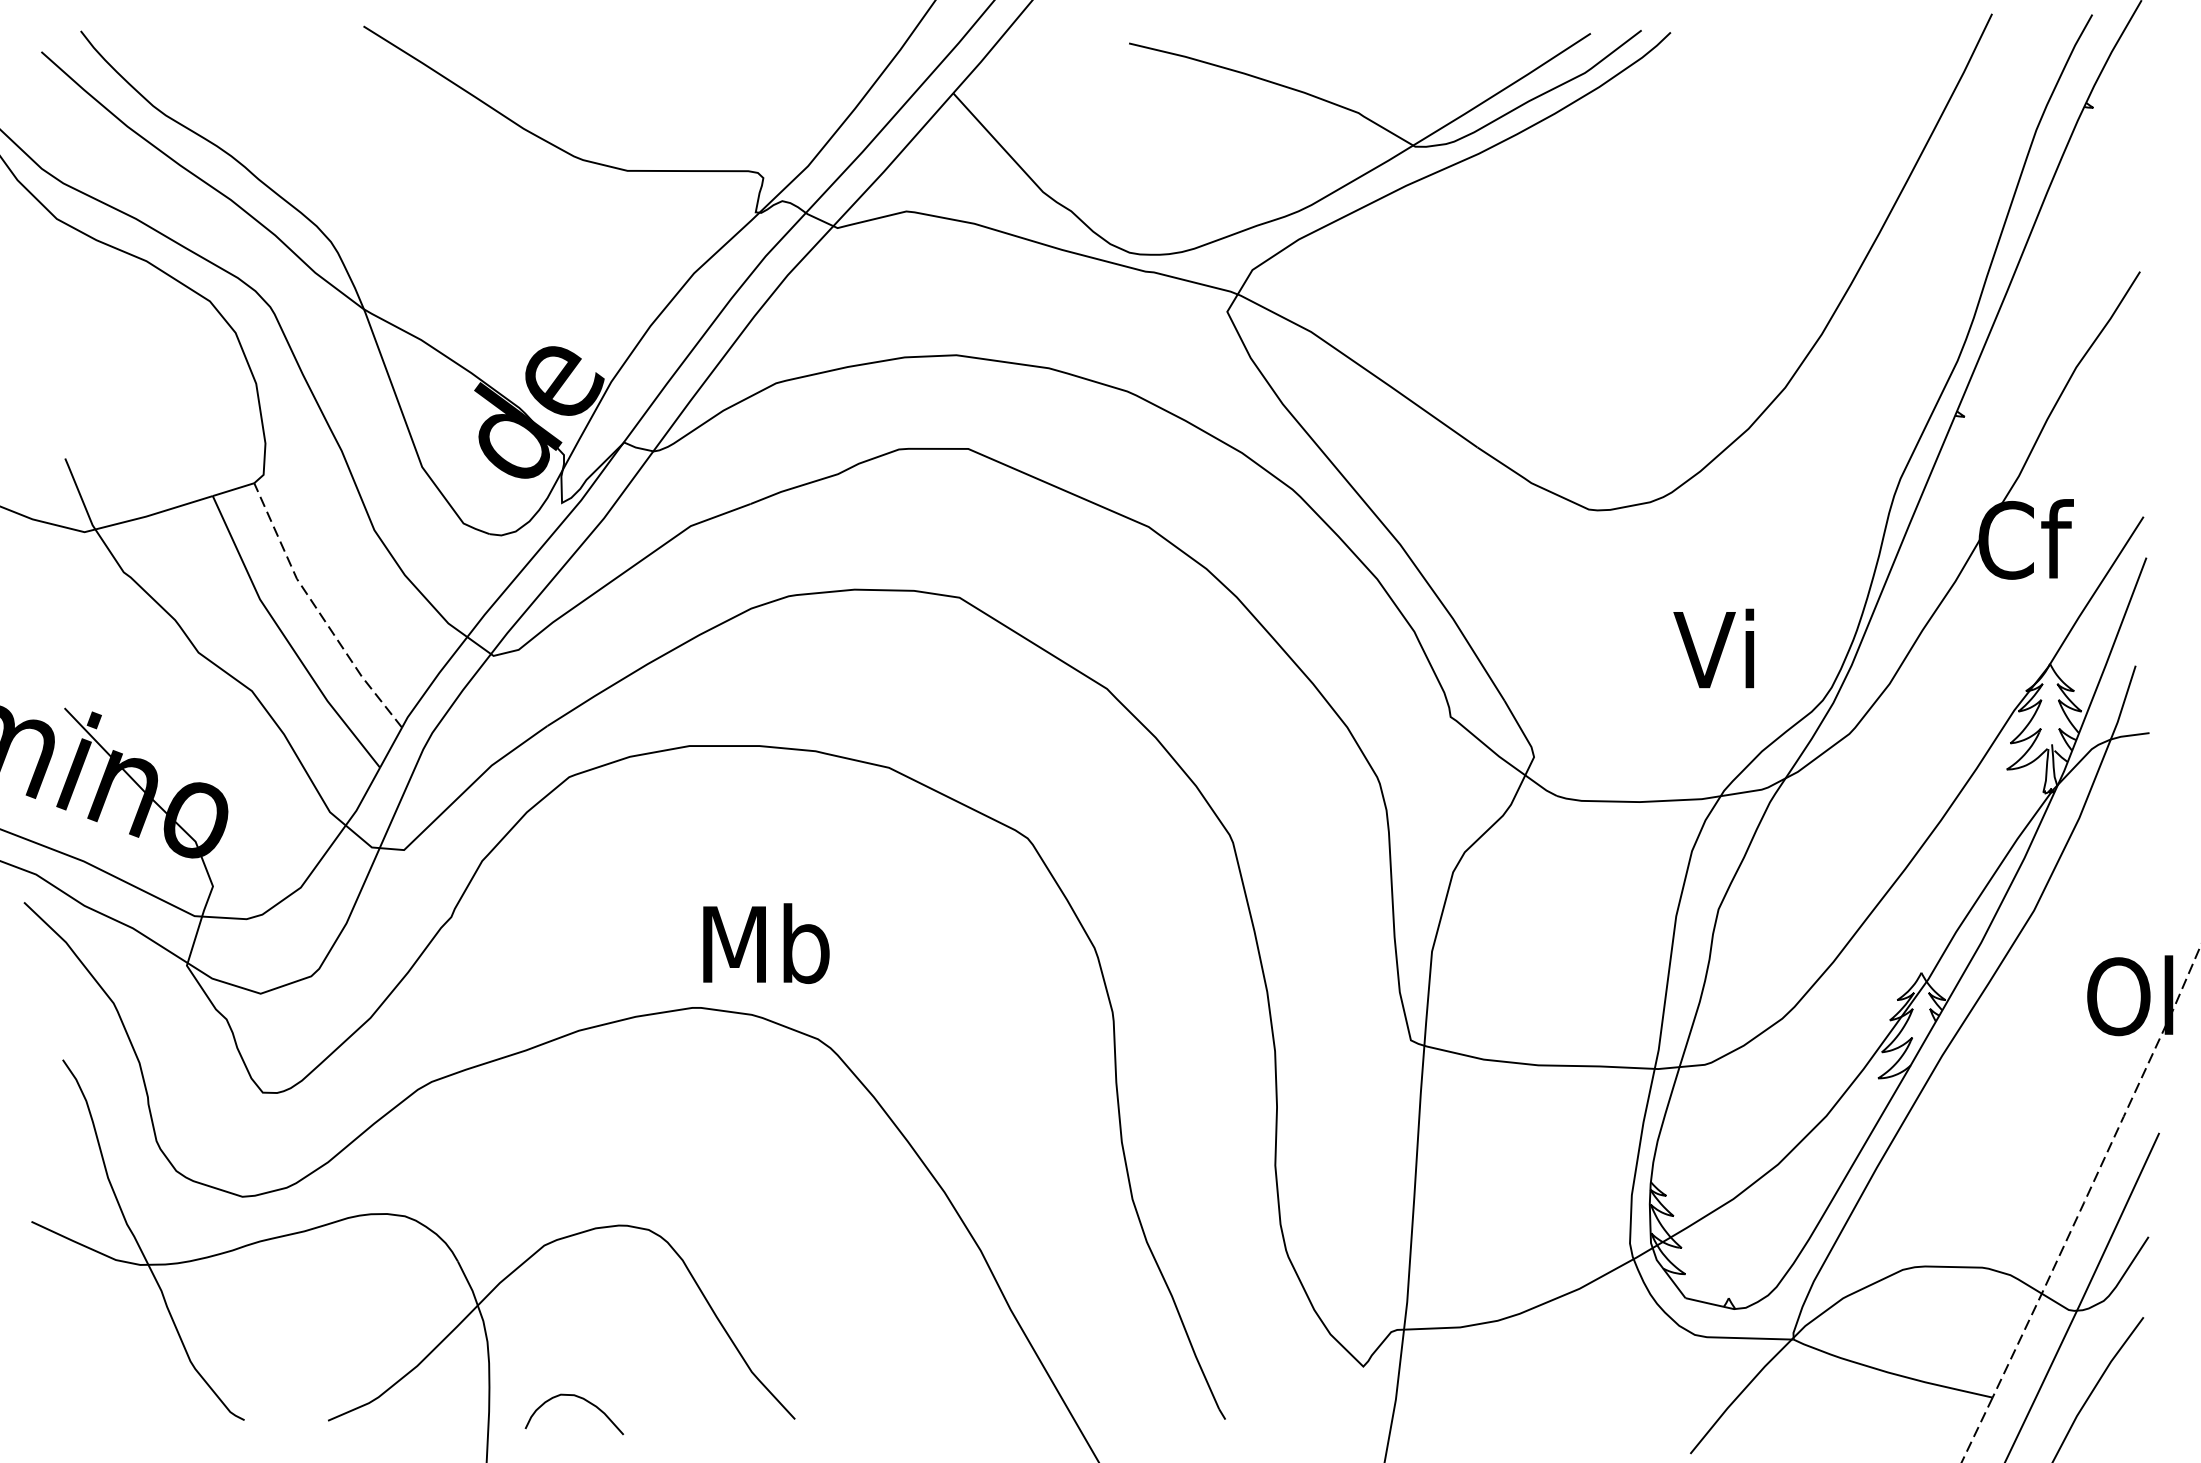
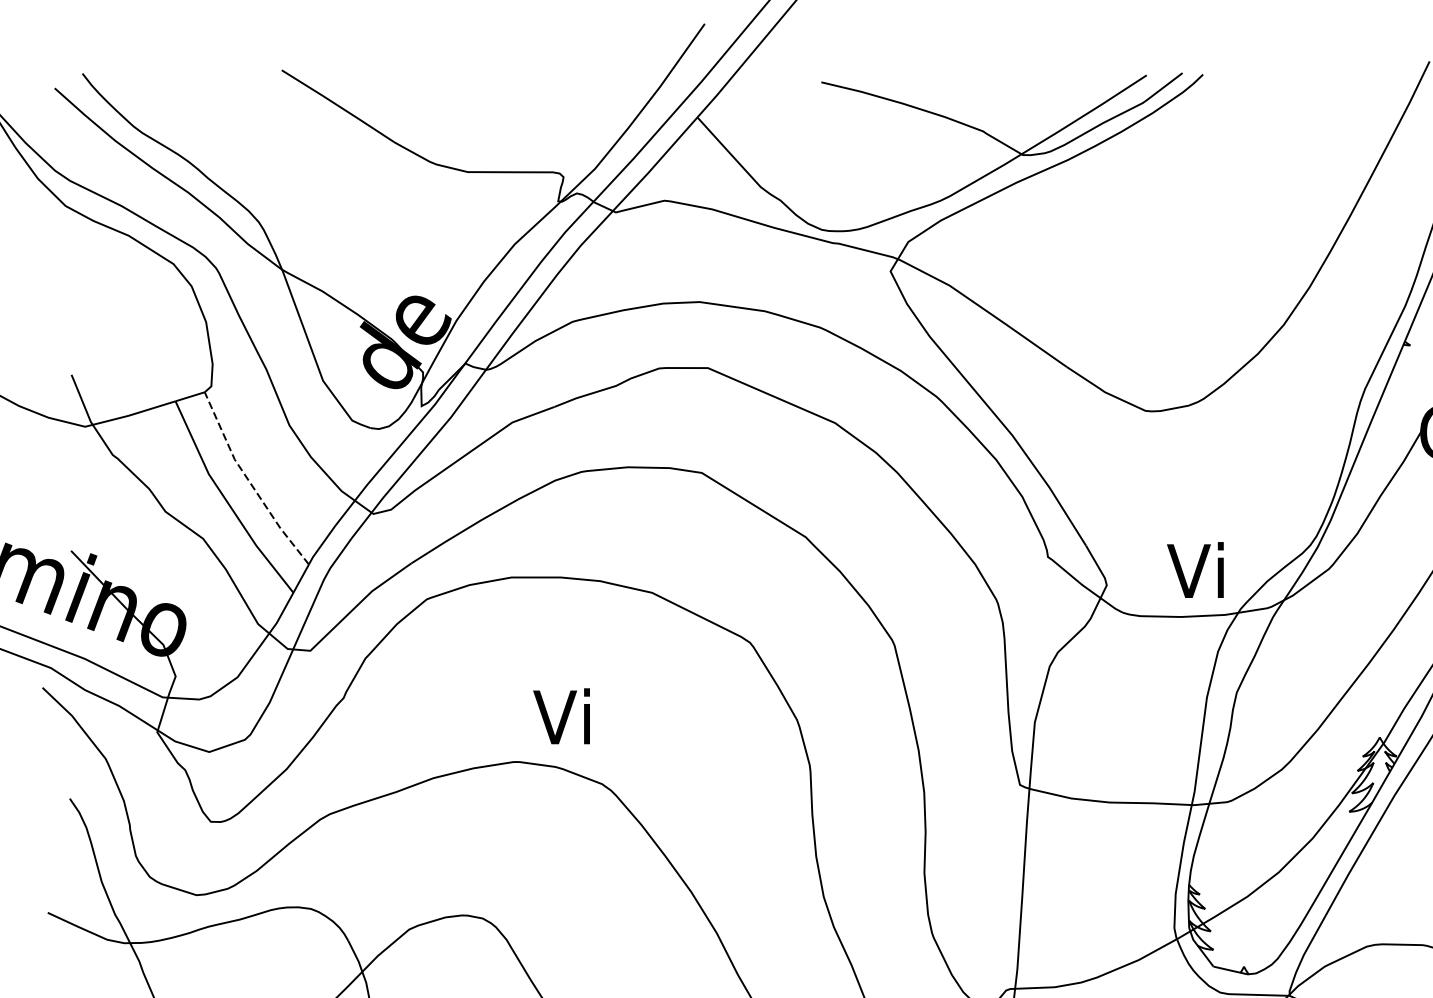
text: (1713, 648) -> (1195, 570), moved
text: (766, 943) -> (565, 716), Mb -> Vi

